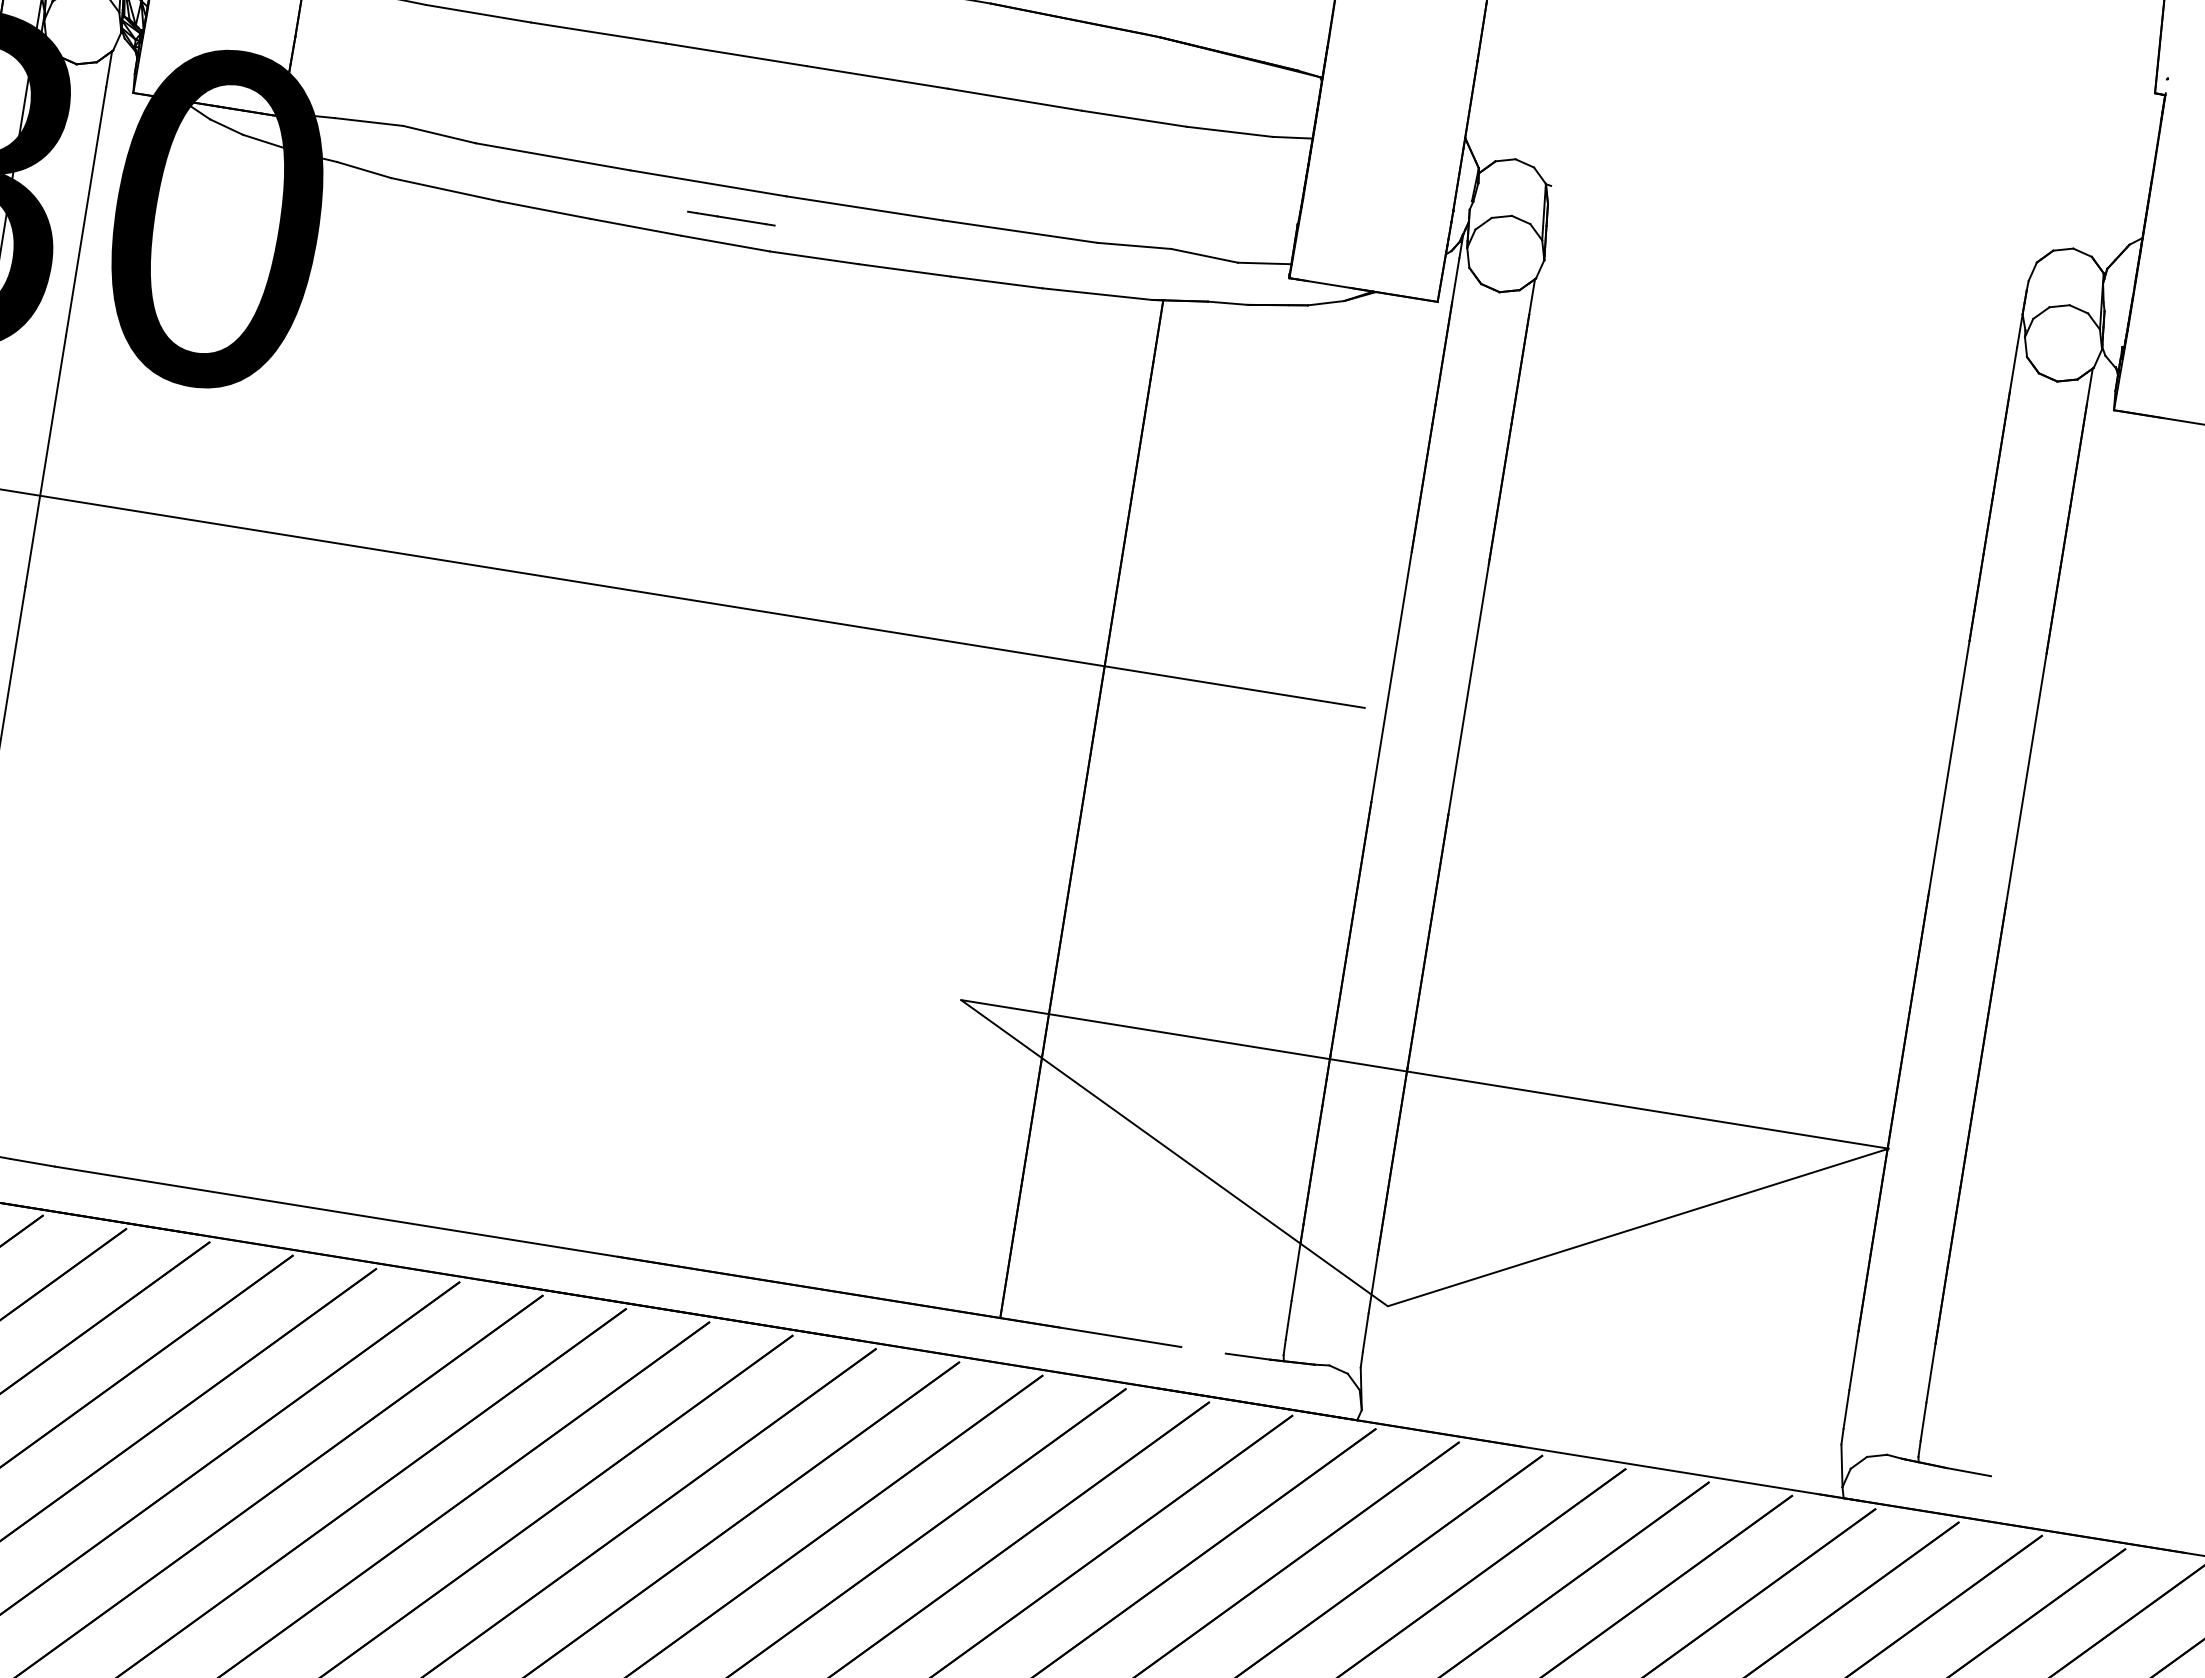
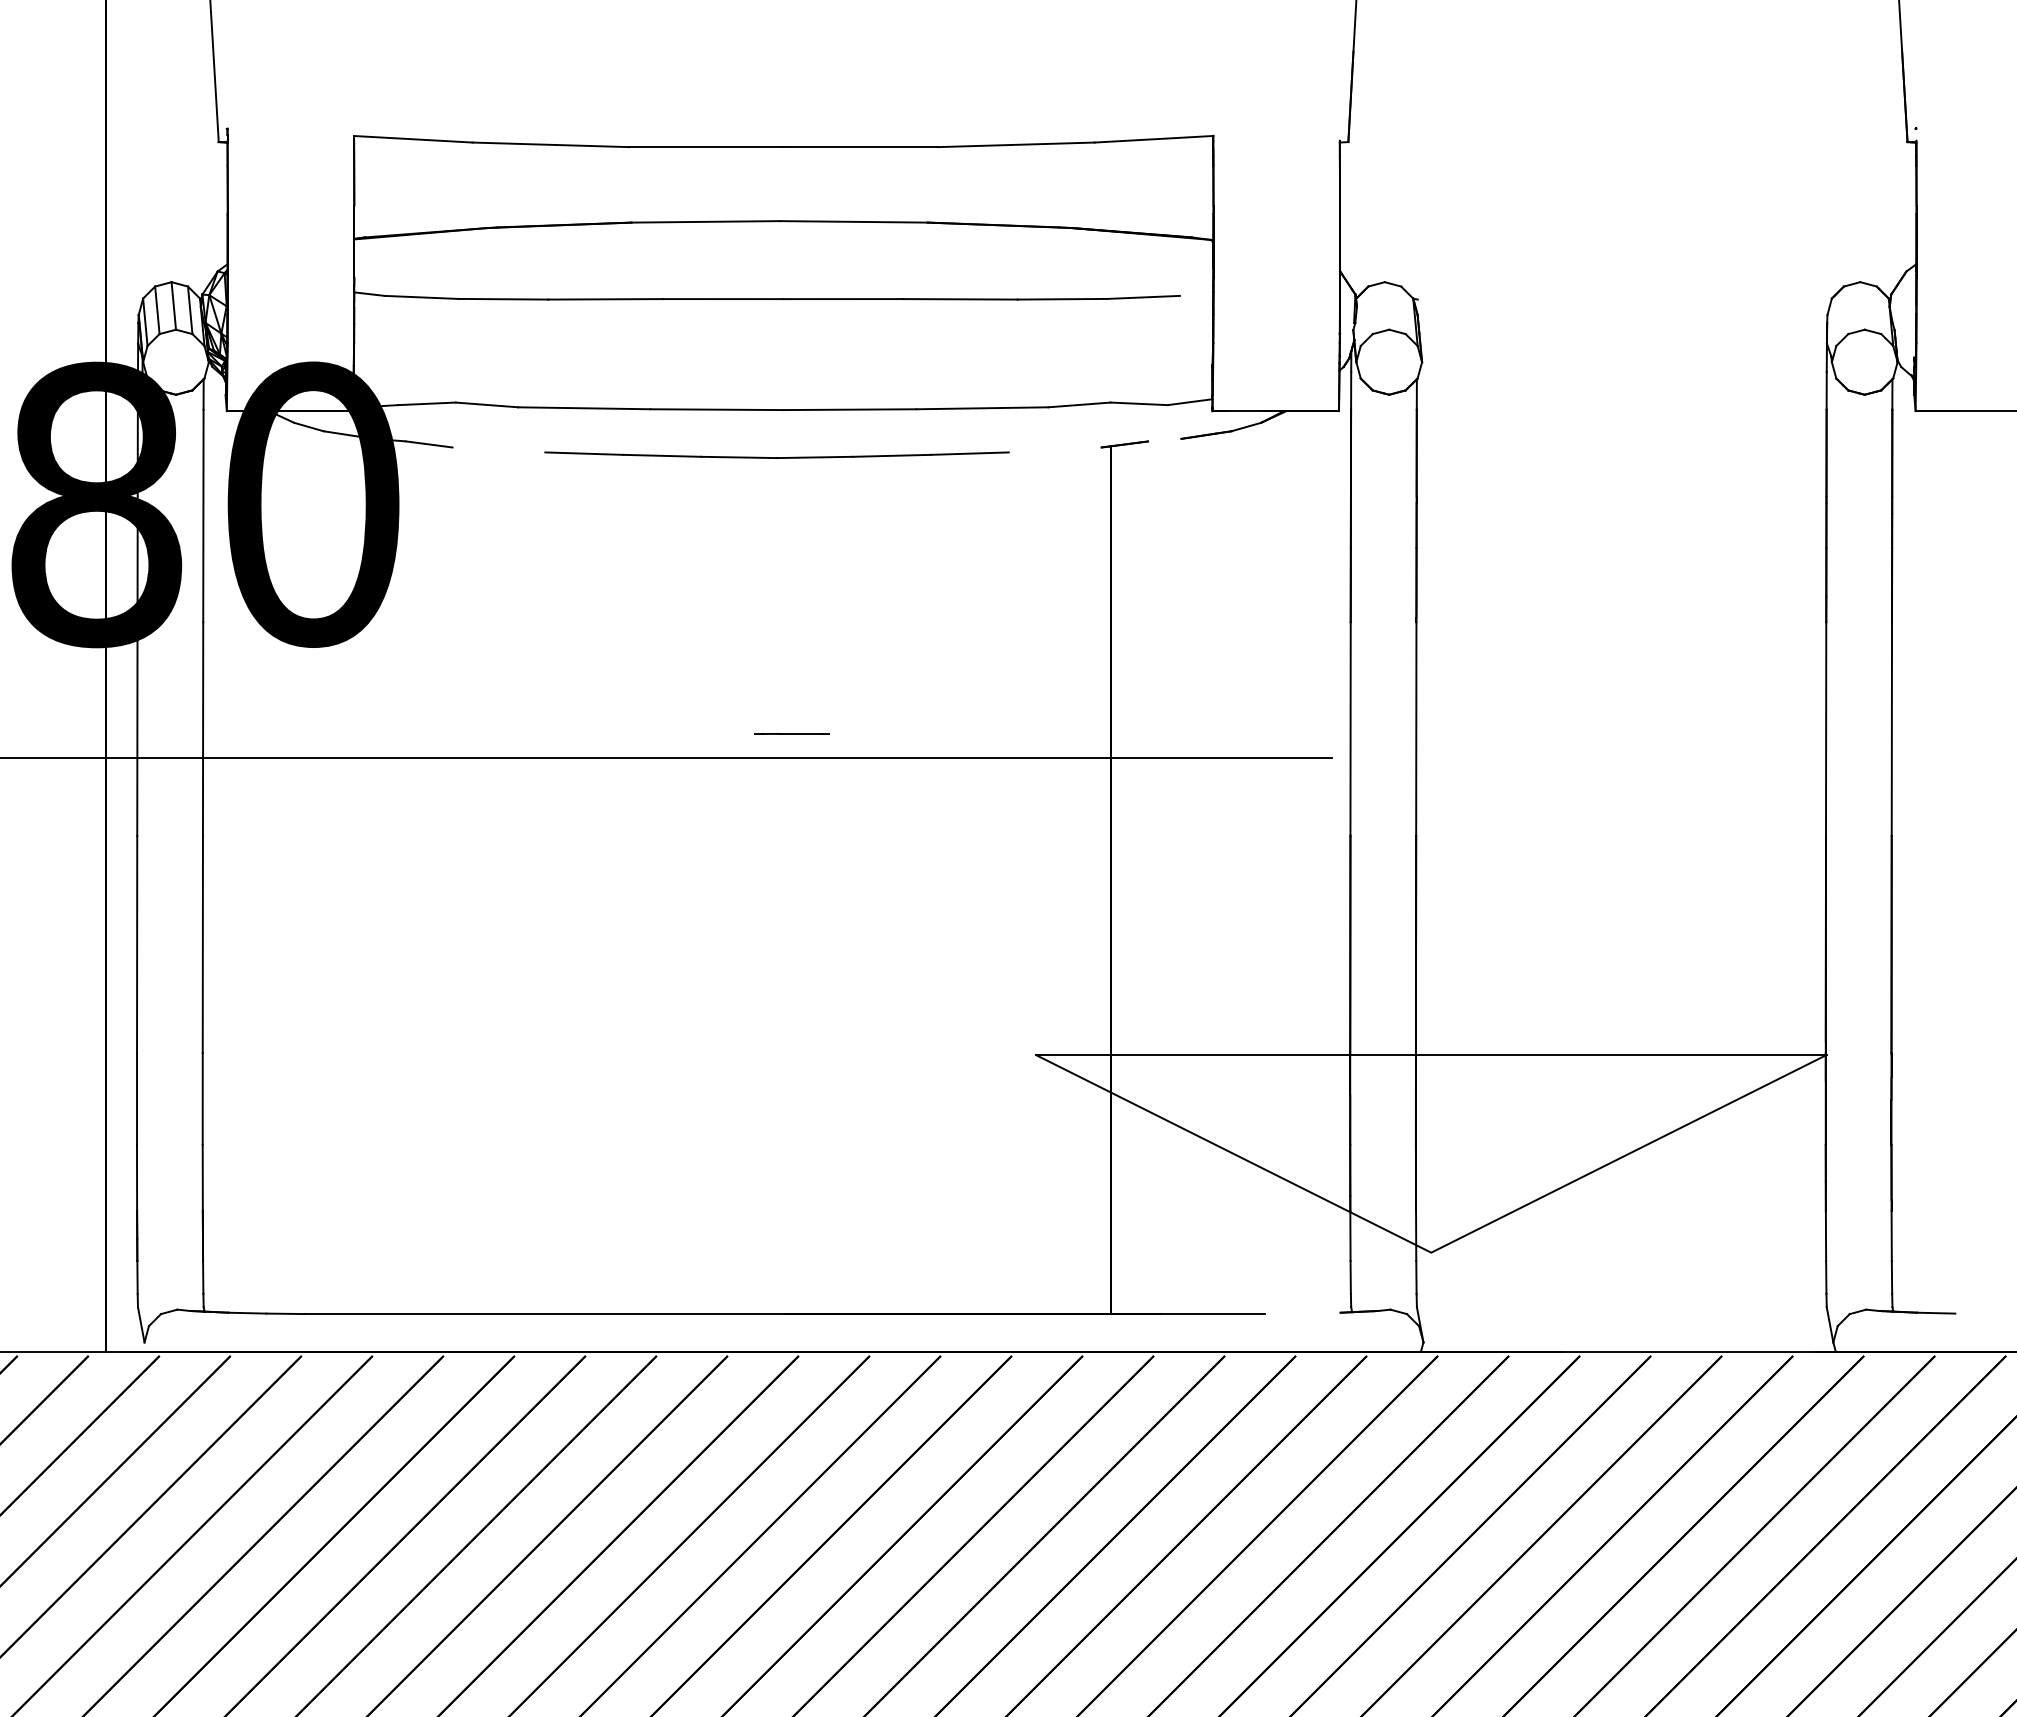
line: (1292, 137) -> (1196, 293), removed
line: (444, 189) -> (498, 449), removed
line: (731, 218) -> (791, 733), moved
line: (1096, 293) -> (1054, 449), removed
line: (1227, 302) -> (1164, 439), removed
line: (1247, 1355) -> (1321, 1312), removed

